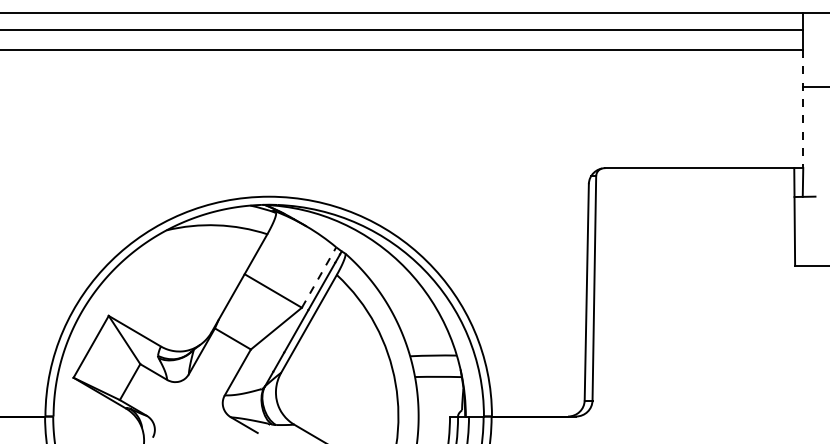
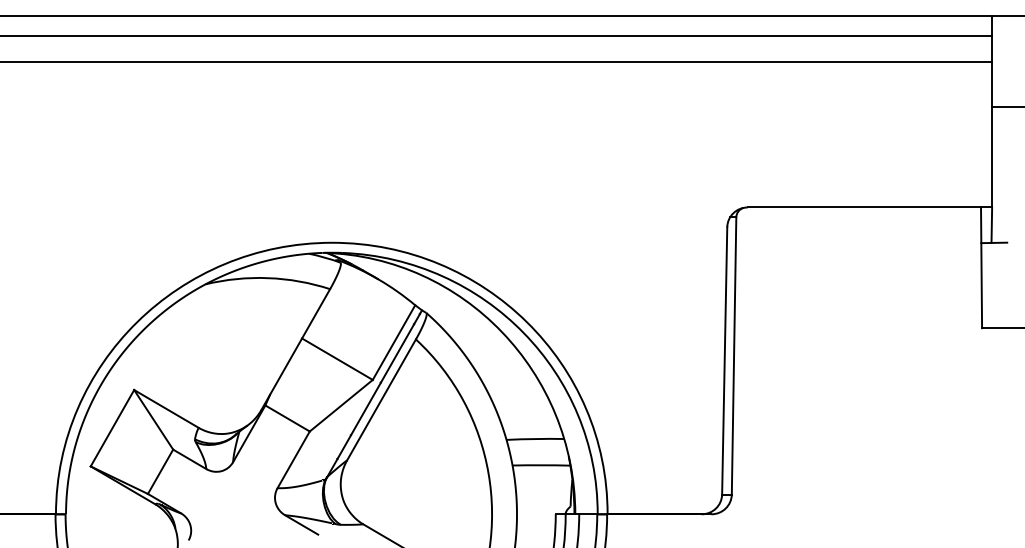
line: (803, 109) -> (992, 134), dashed -> solid
line: (319, 277) -> (394, 342), dashed -> solid

